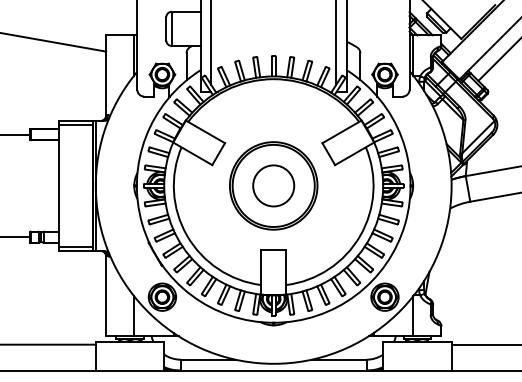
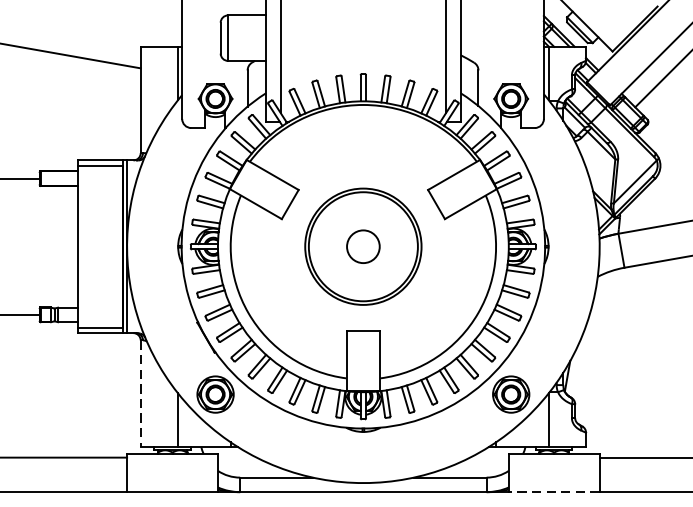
circle: (273, 185) -> (363, 246), size x0.6
line: (106, 296) -> (141, 393), solid -> dashed
line: (416, 370) -> (553, 491), solid -> dashed

